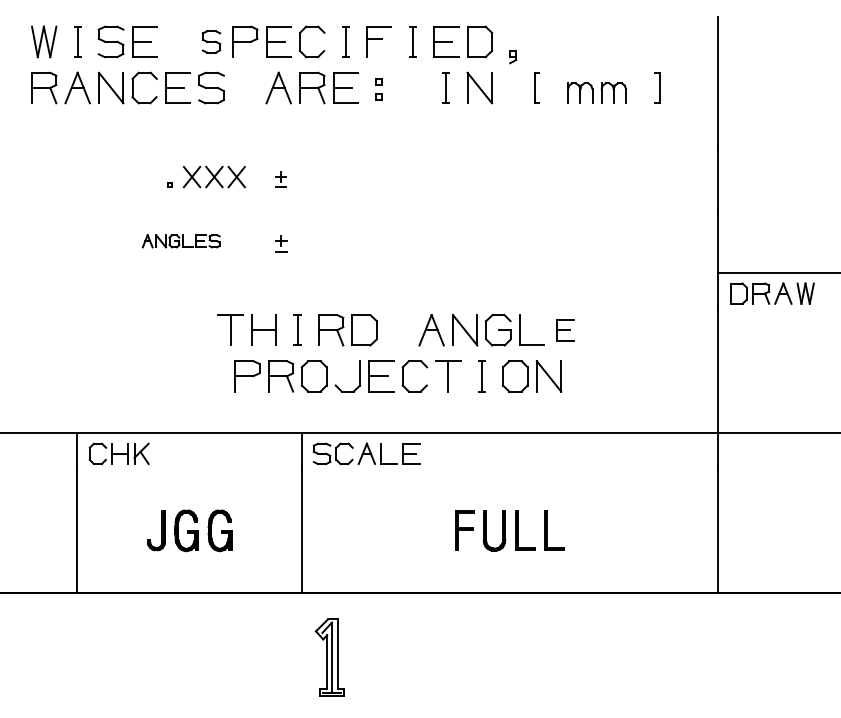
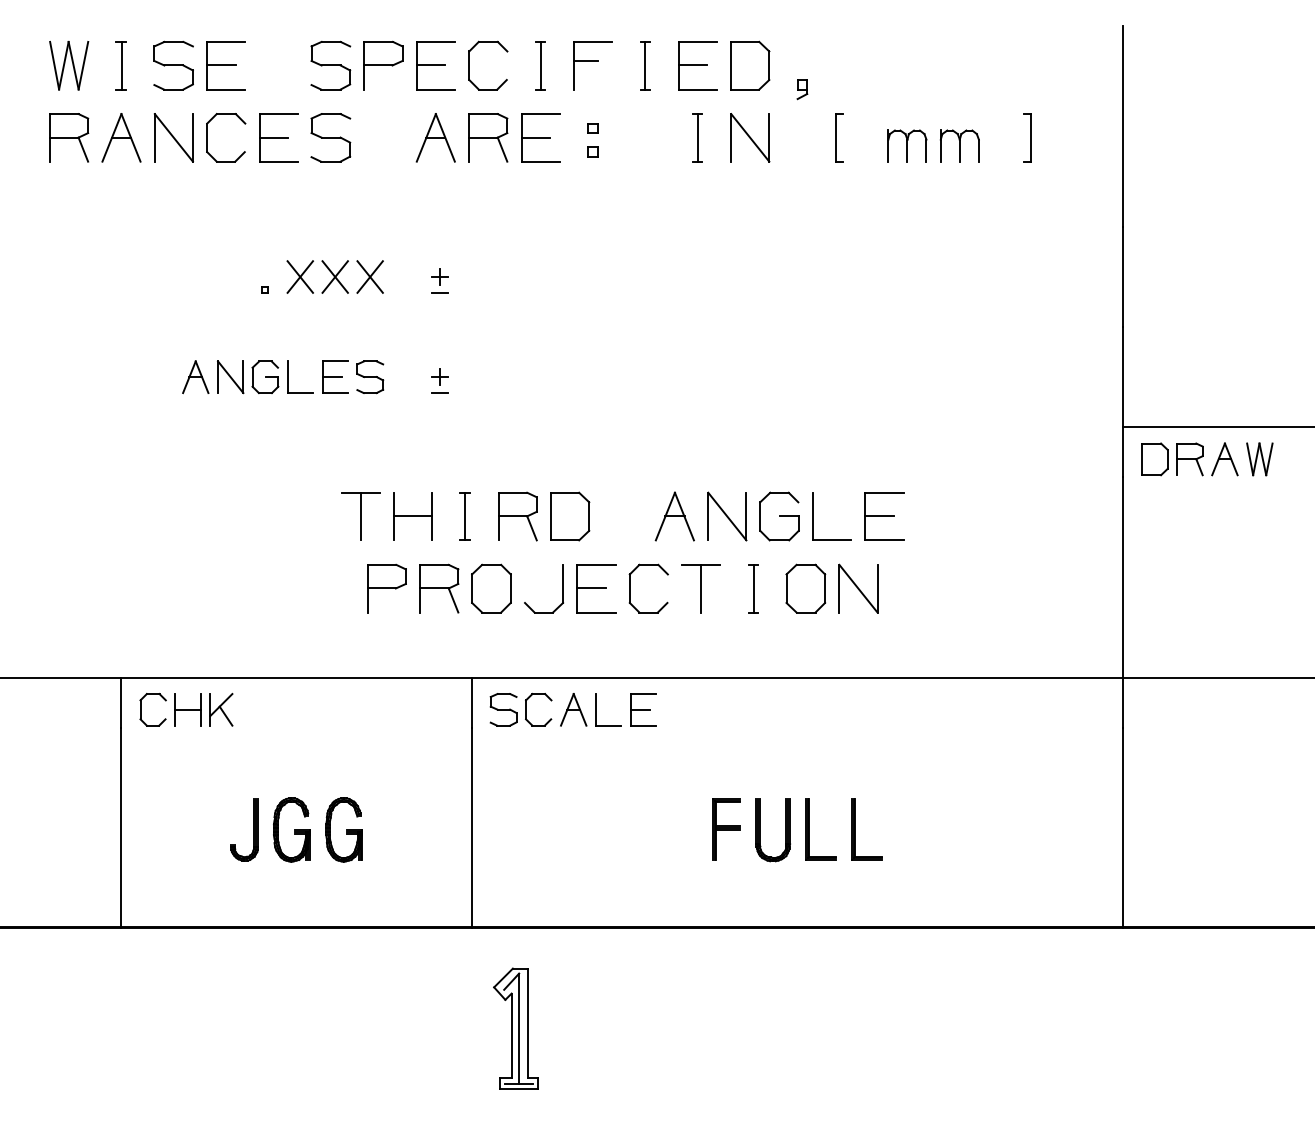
part: (211, 41) -> (330, 65), size x1.43
part: (181, 241) -> (283, 377), size x1.67
part: (565, 329) -> (884, 515), size x1.43

